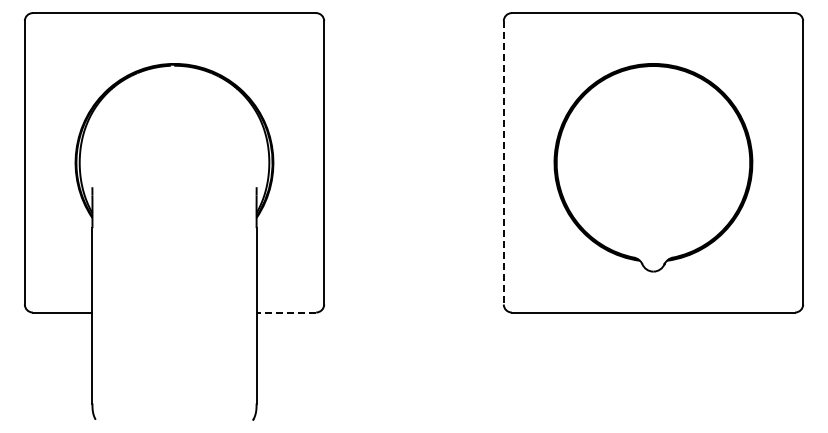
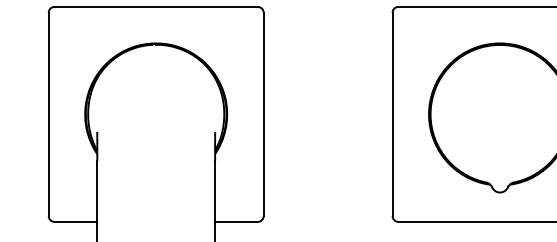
line: (503, 162) -> (392, 114), dashed -> solid
line: (286, 312) -> (236, 221), dashed -> solid

